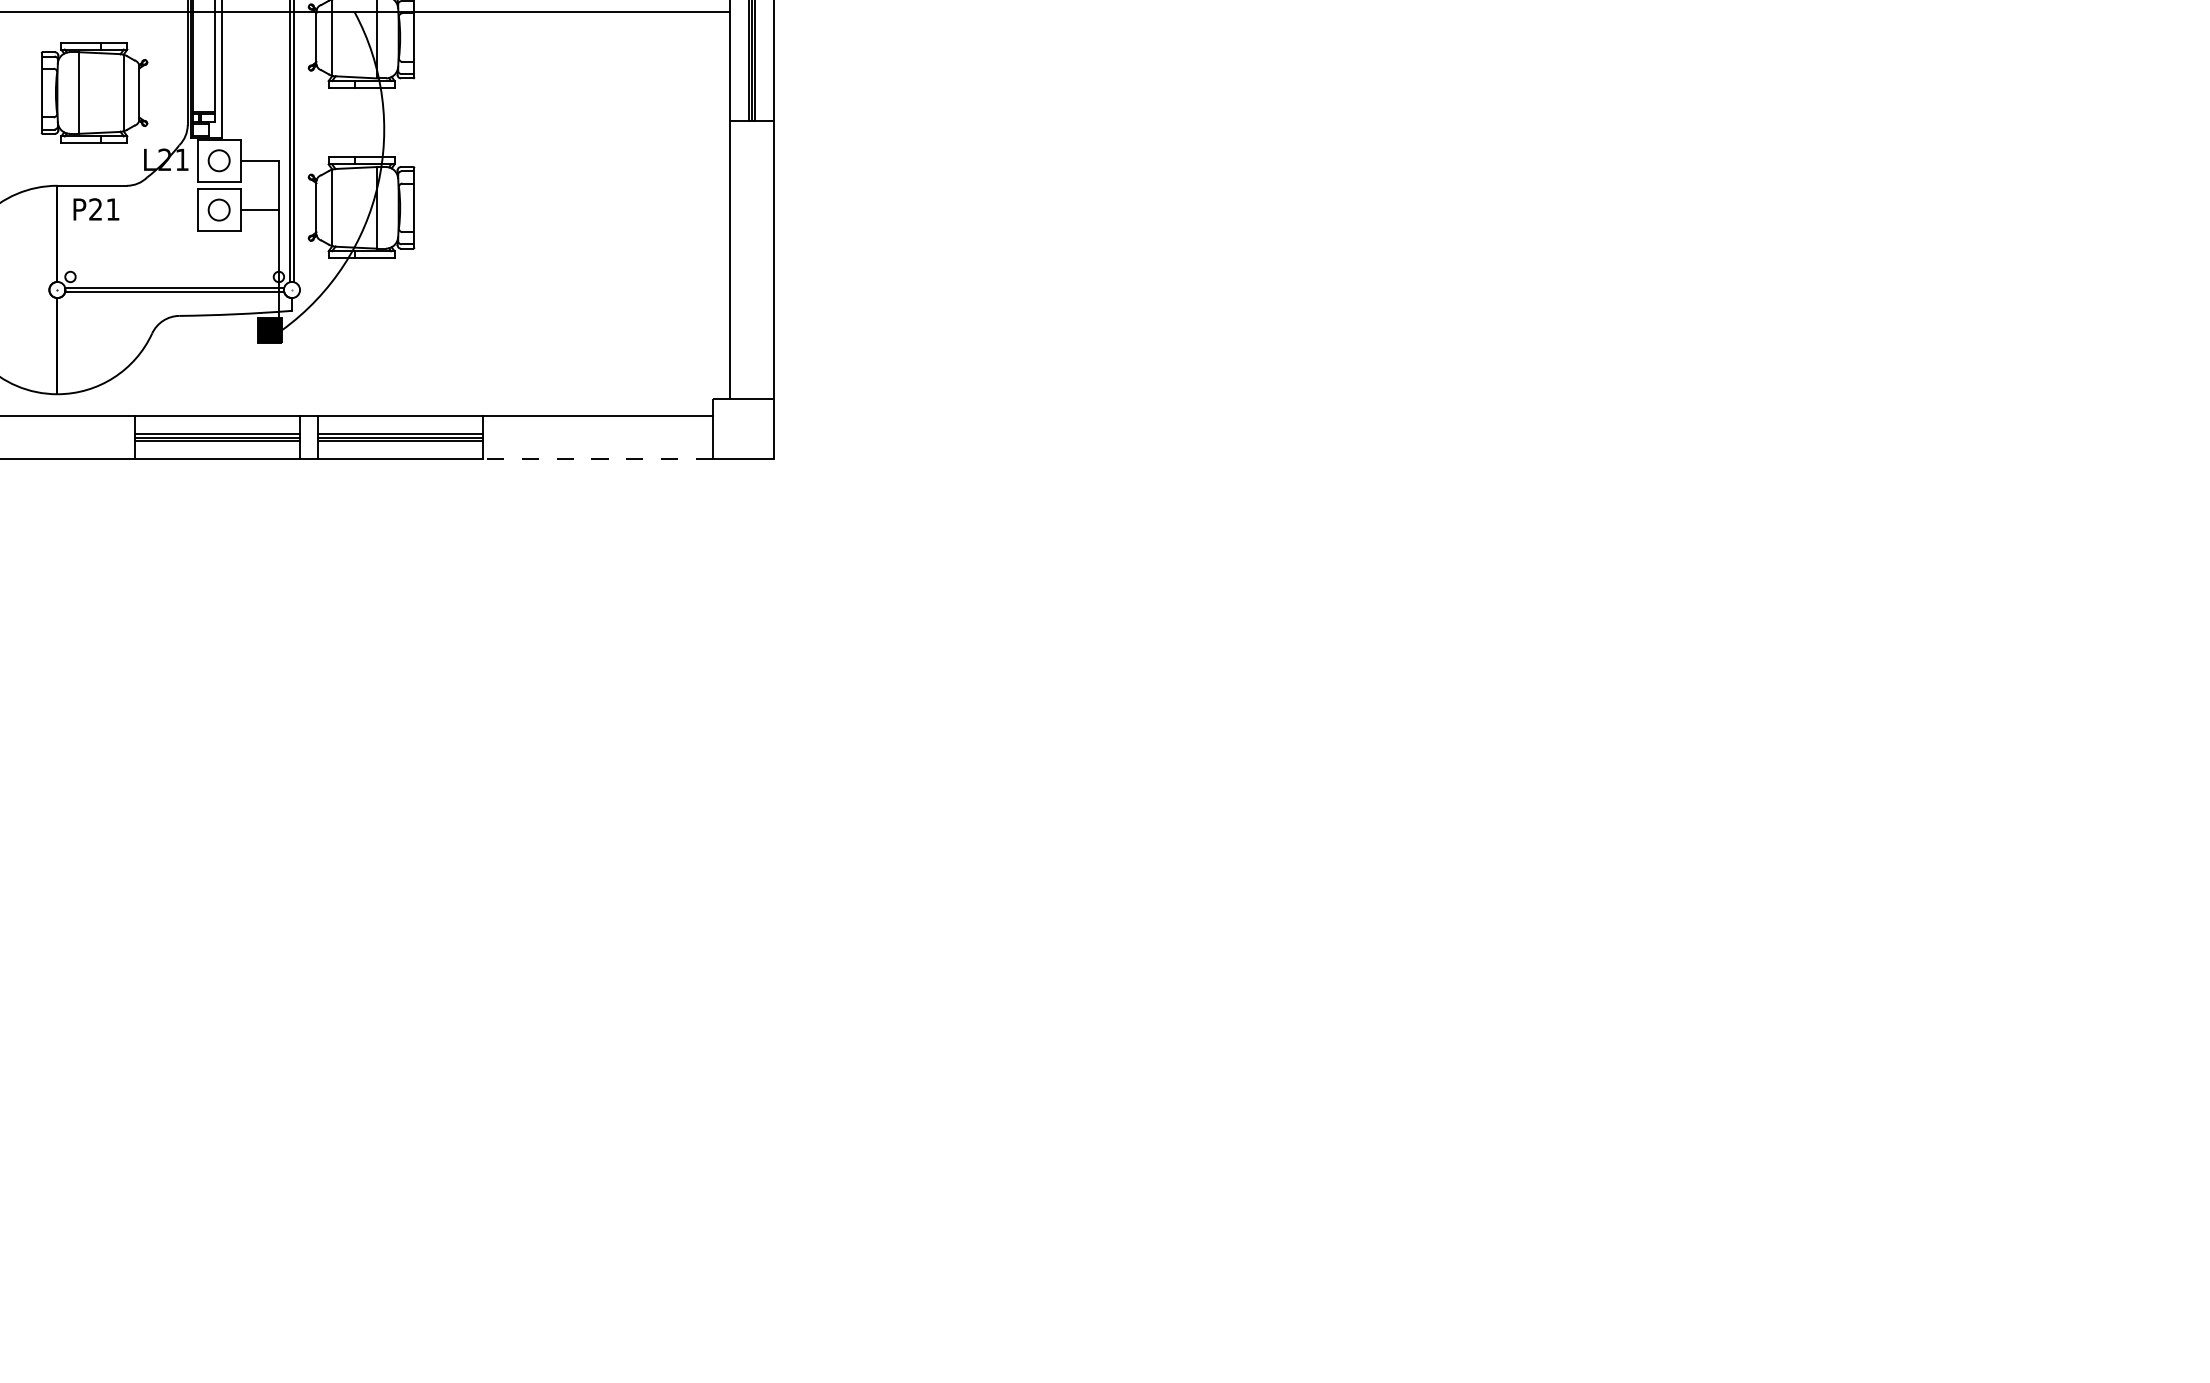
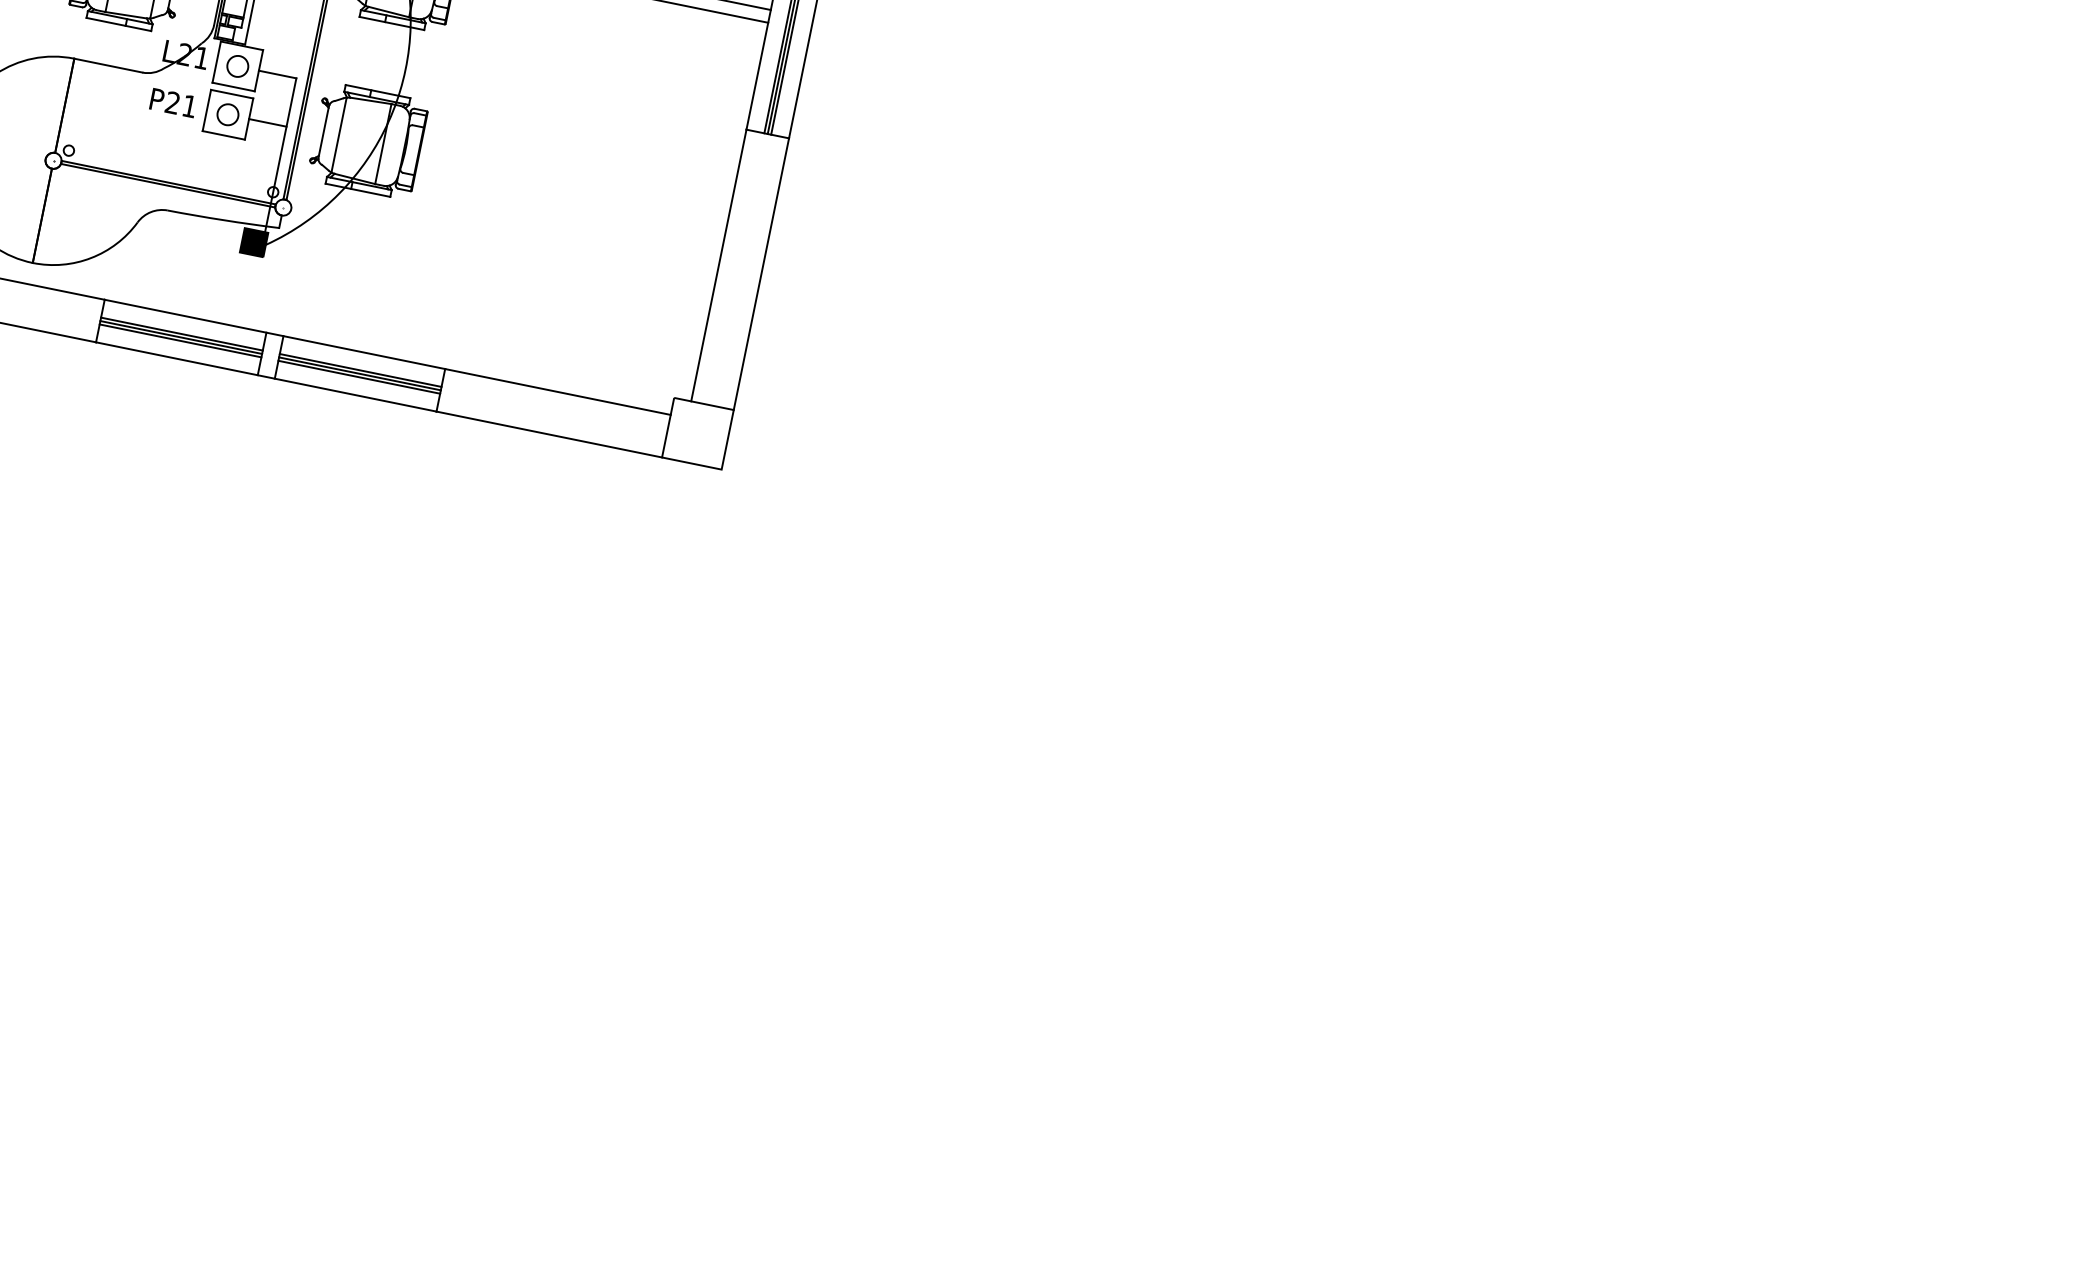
text: (96, 209) -> (173, 103), moved
line: (597, 459) -> (548, 434), dashed -> solid

